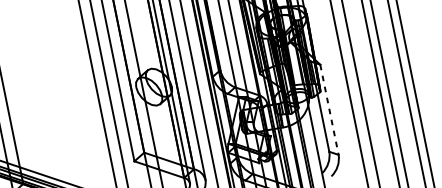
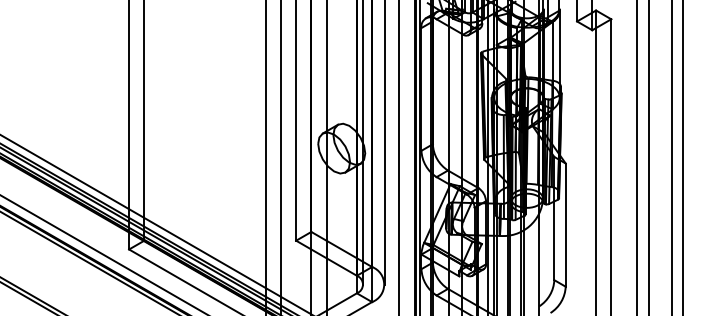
line: (329, 110) -> (565, 225), dashed -> solid

